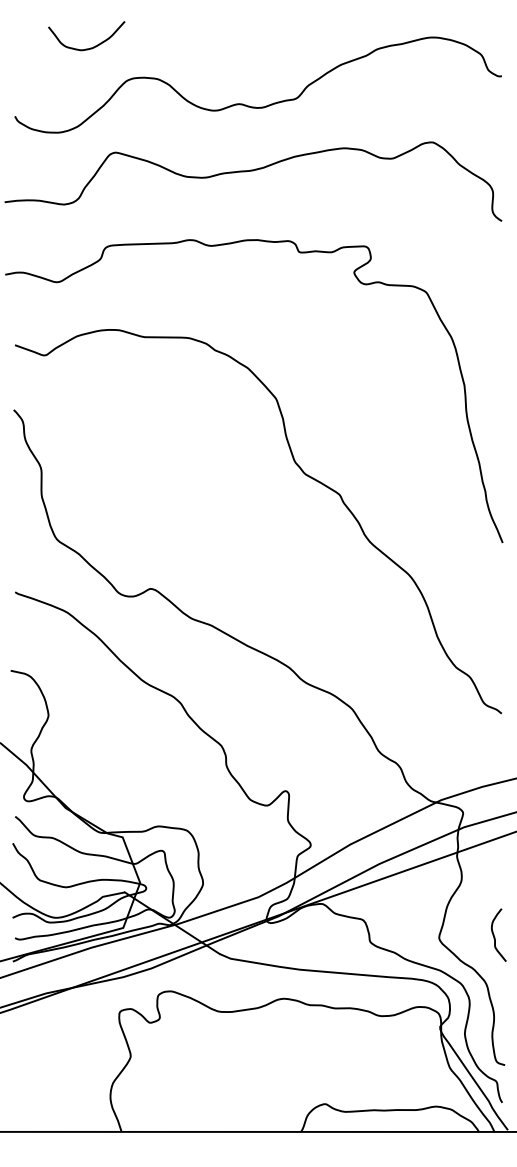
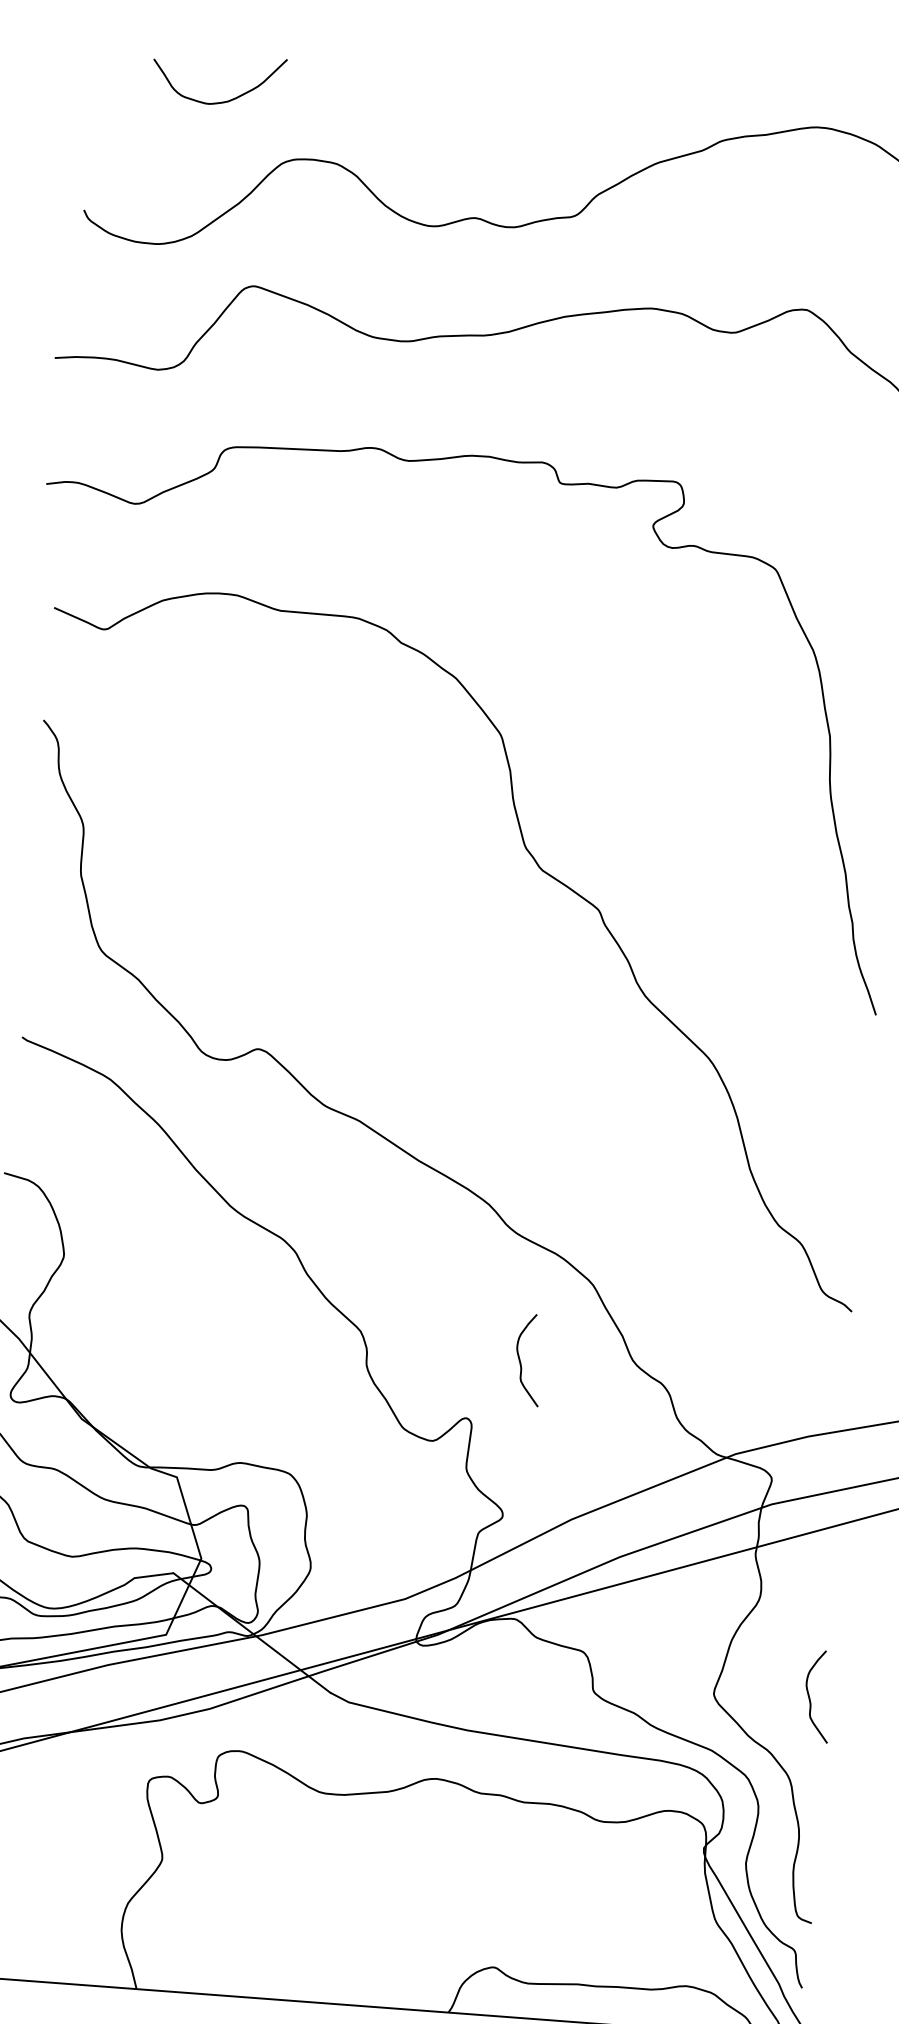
curve: (314, 754) -> (521, 1358), added

